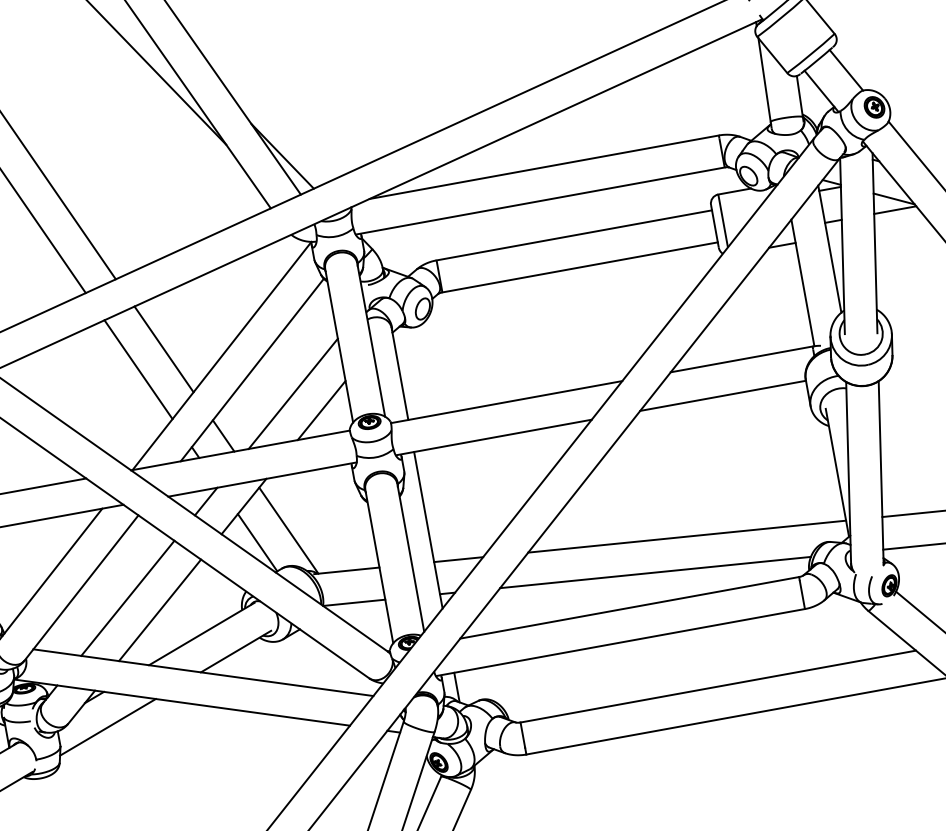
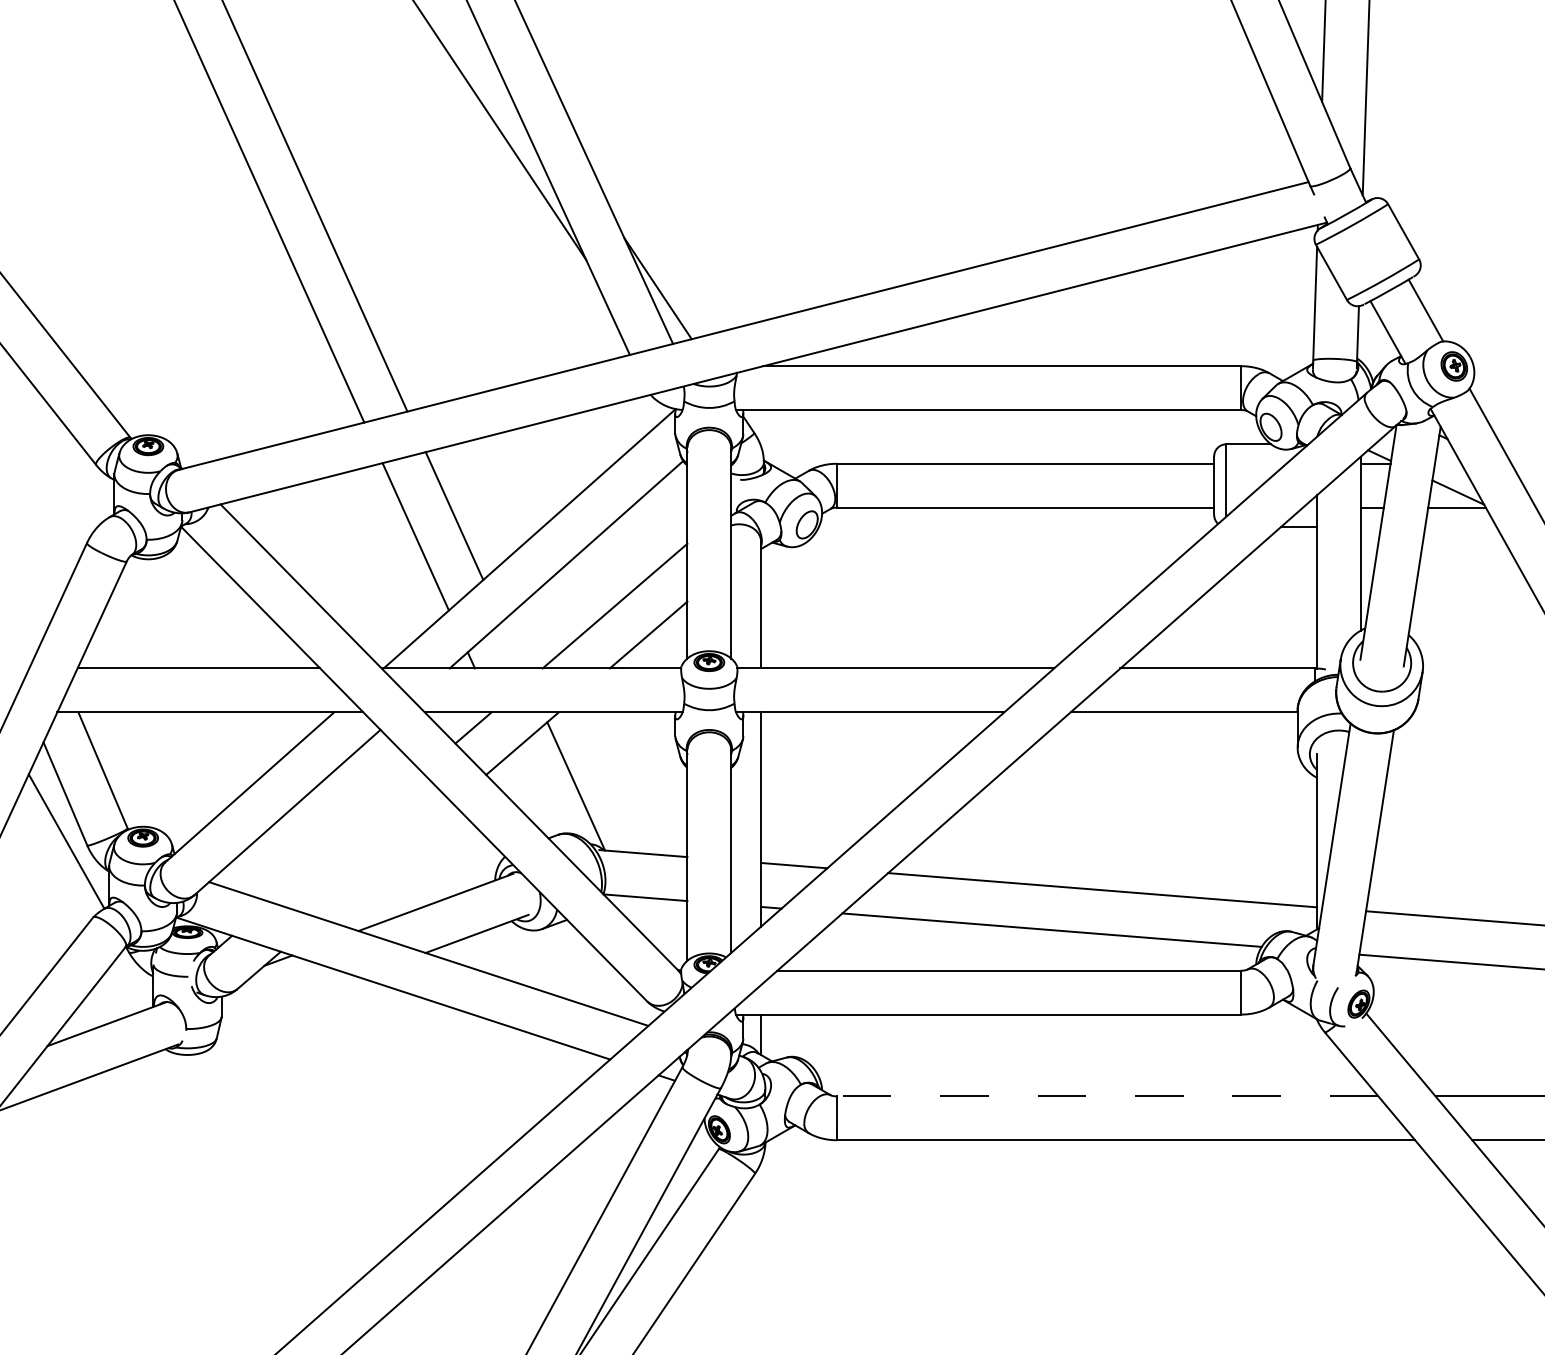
line: (223, 435) -> (512, 644), removed
line: (257, 542) -> (531, 794), removed
line: (127, 598) -> (346, 837), removed
line: (159, 610) -> (385, 860), removed
line: (718, 686) -> (1107, 1096), solid -> dashed
line: (107, 727) -> (288, 1003), removed

